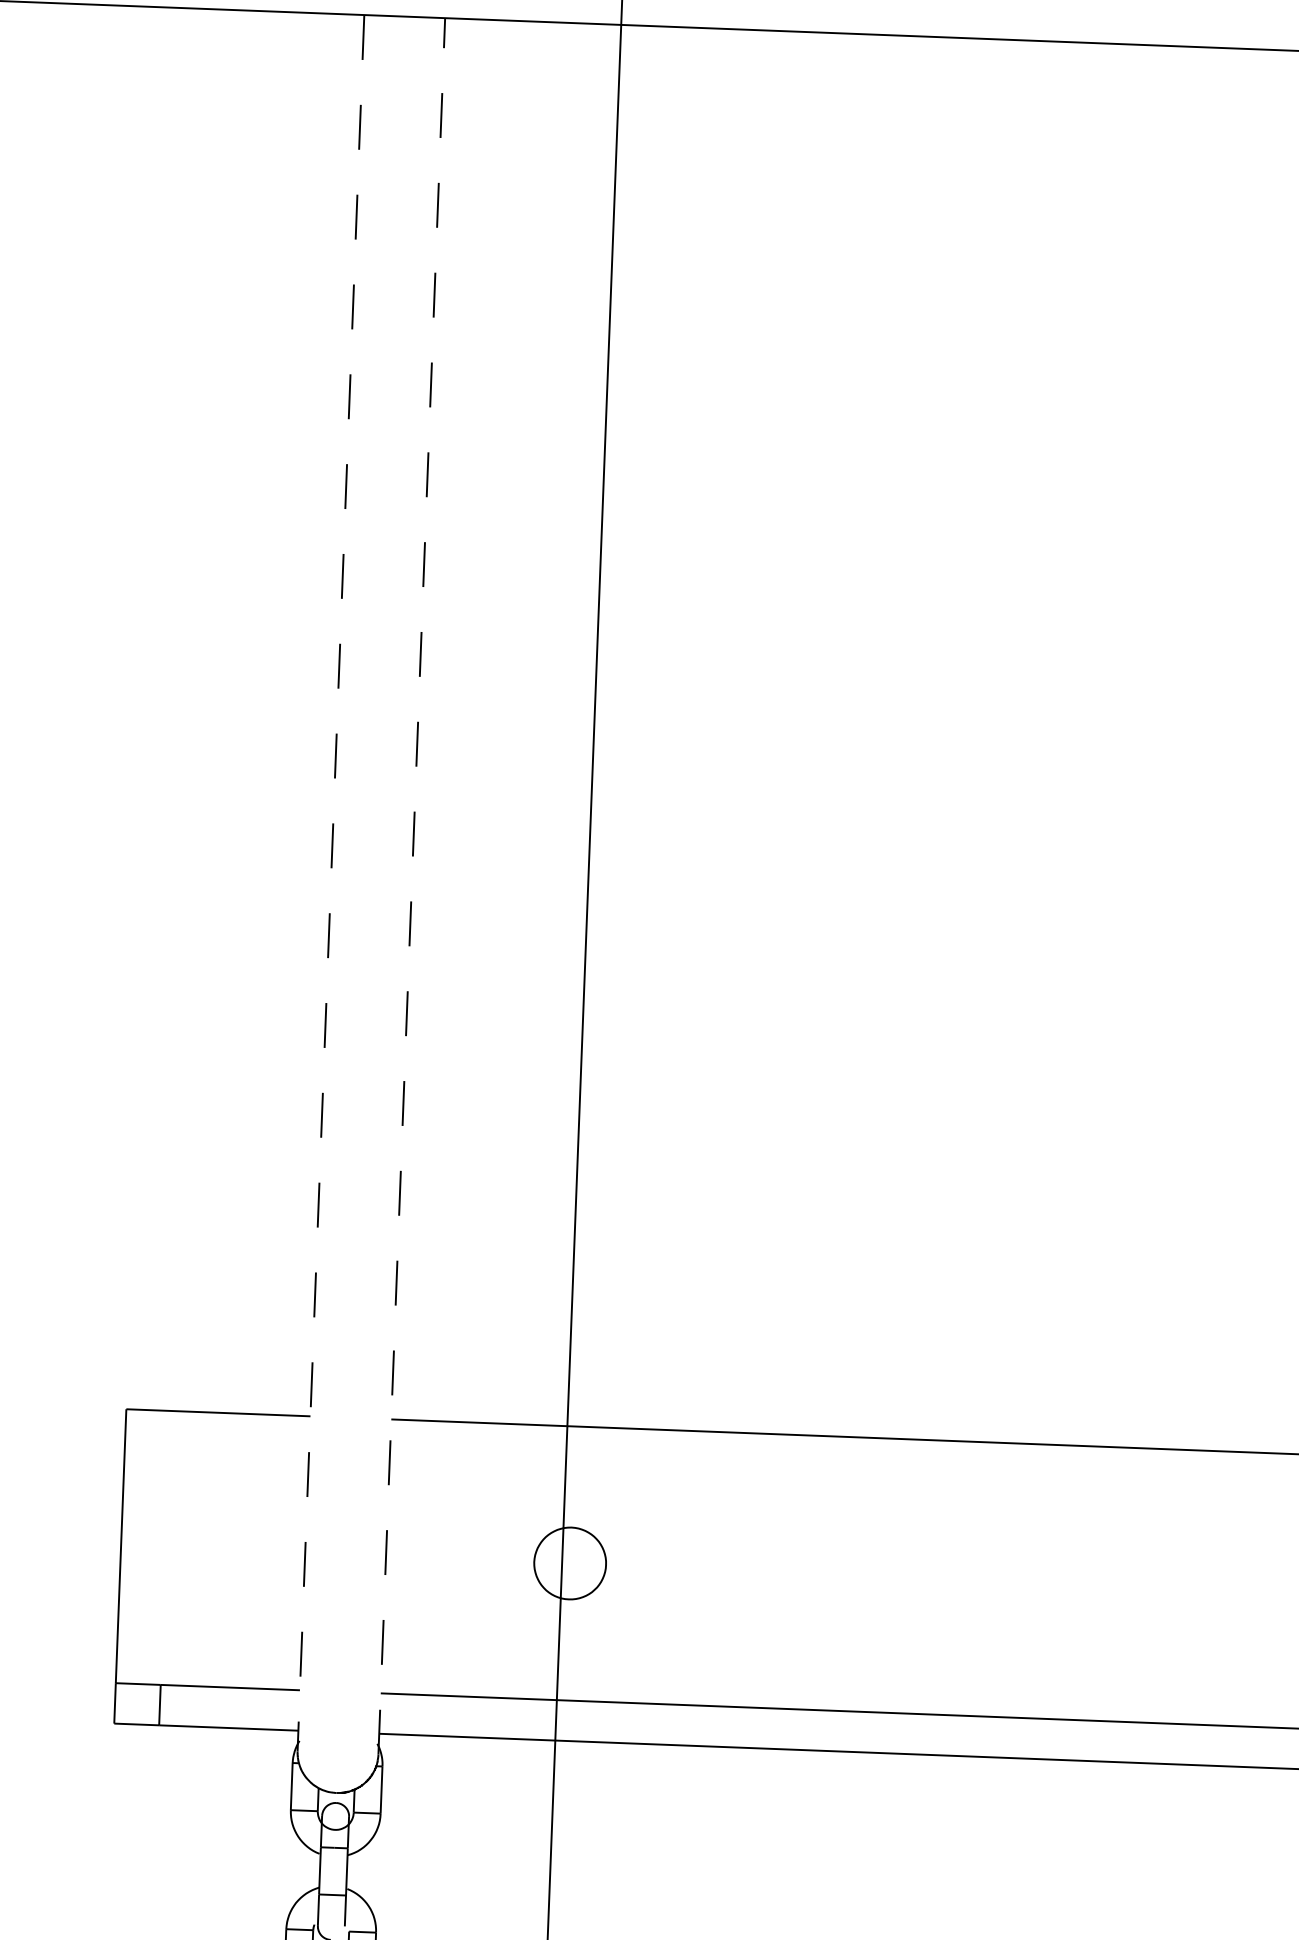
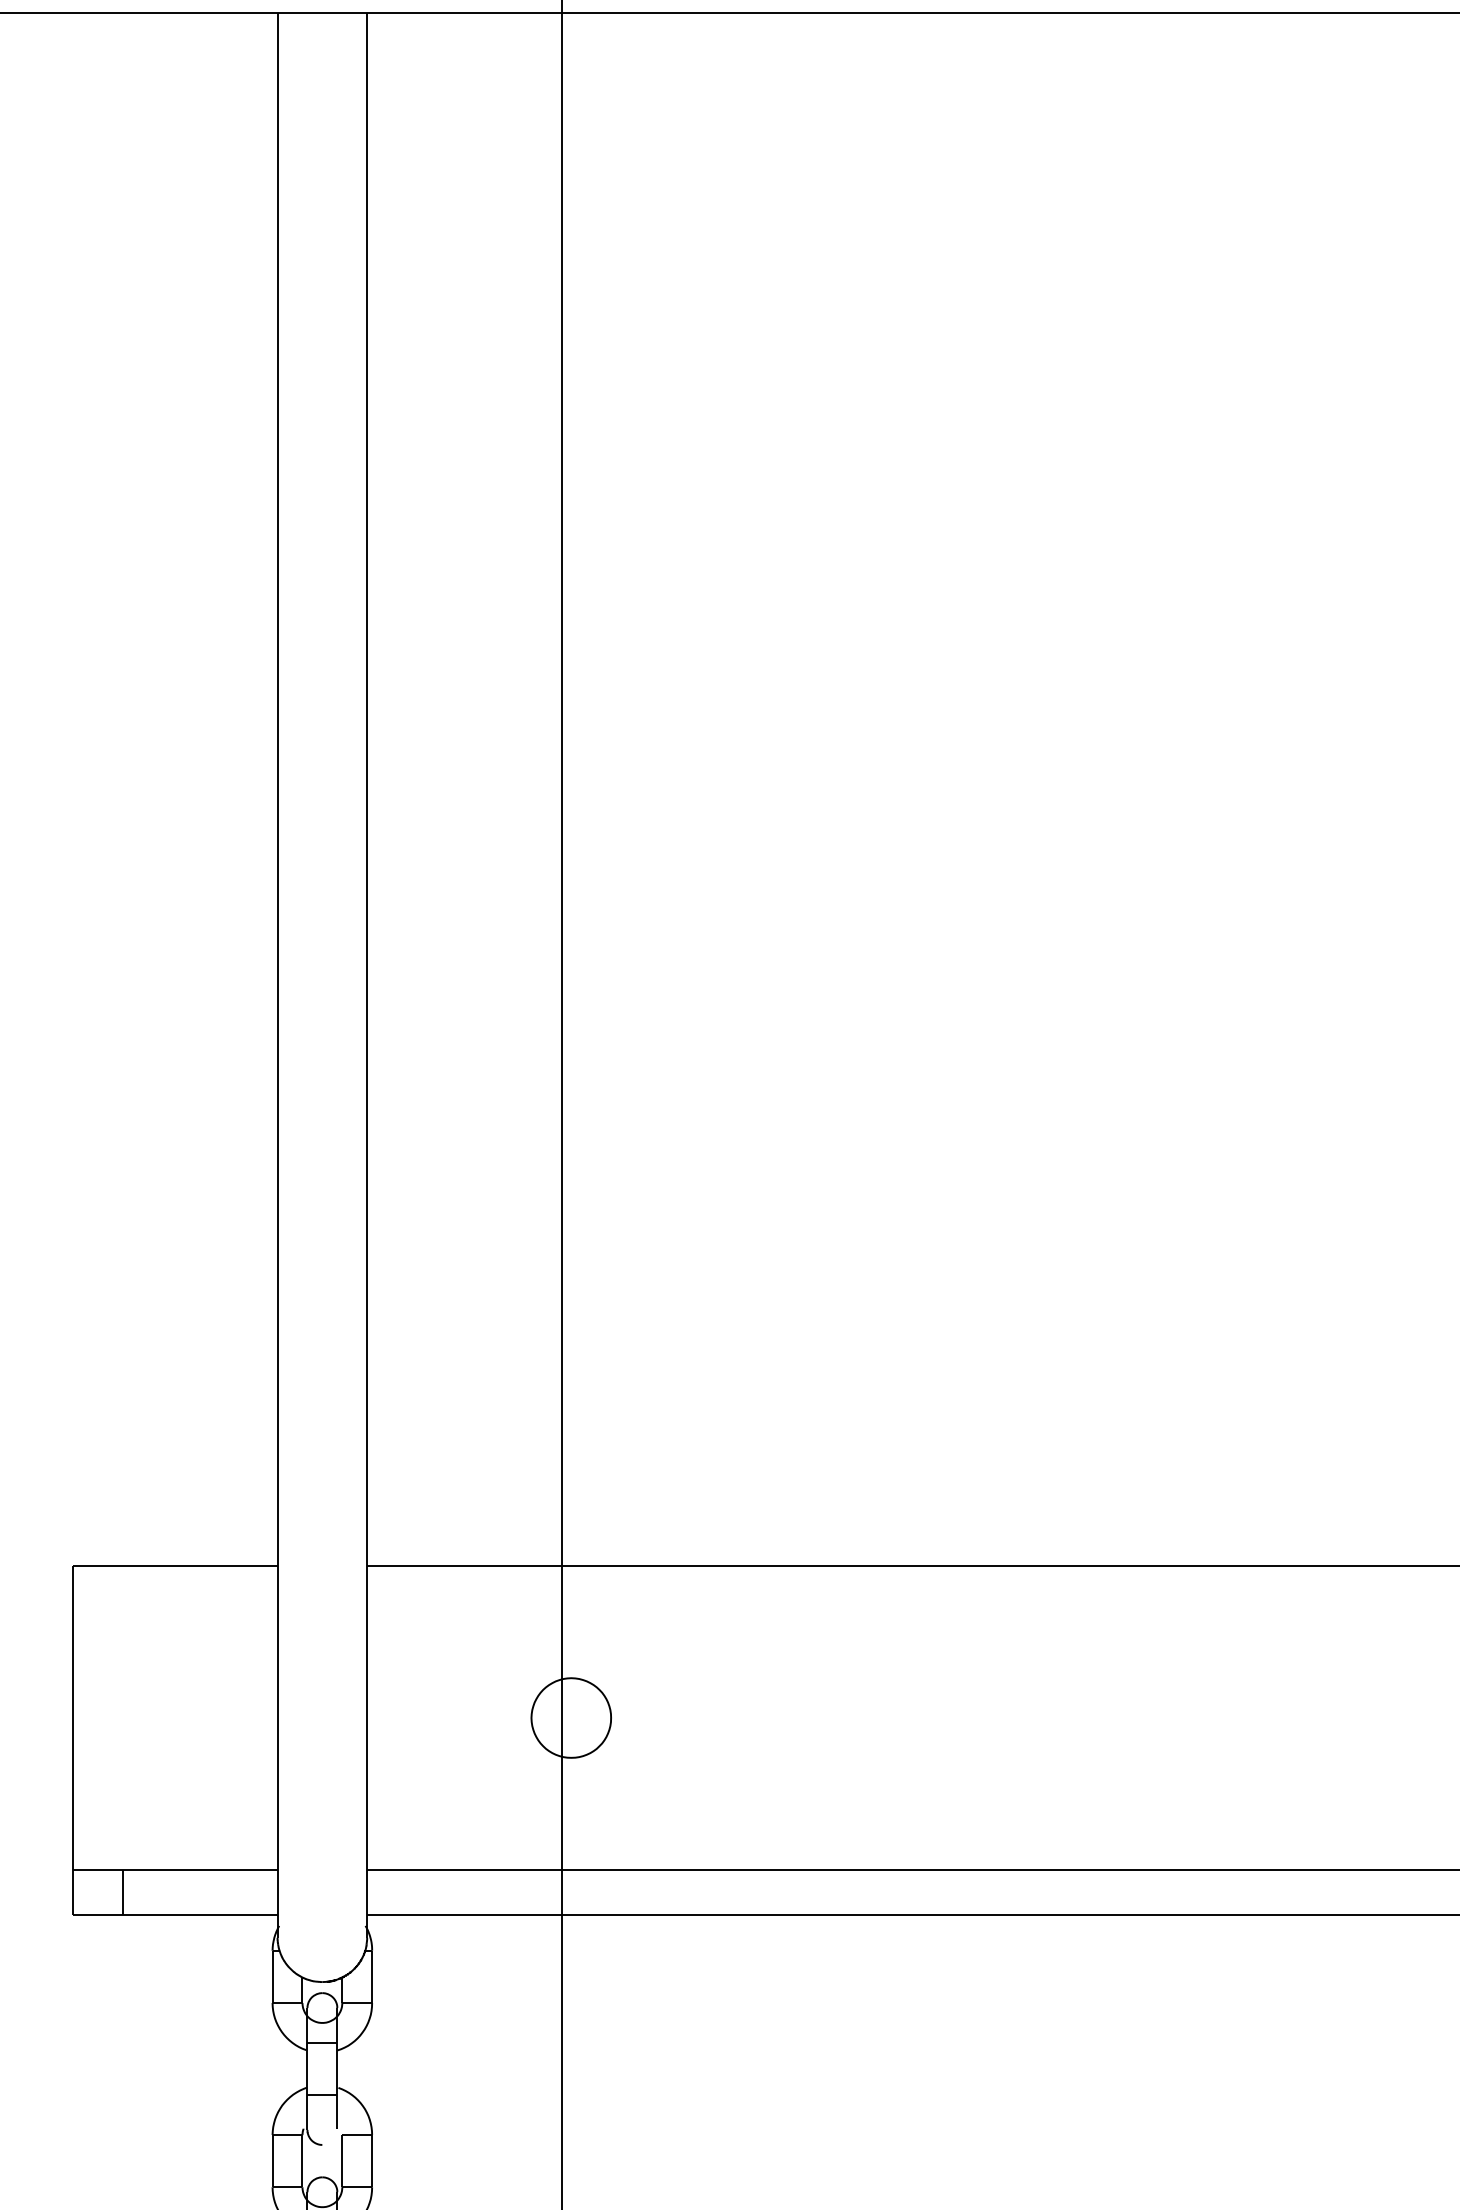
line: (330, 883) -> (277, 975), dashed -> solid
line: (412, 886) -> (367, 975), dashed -> solid

